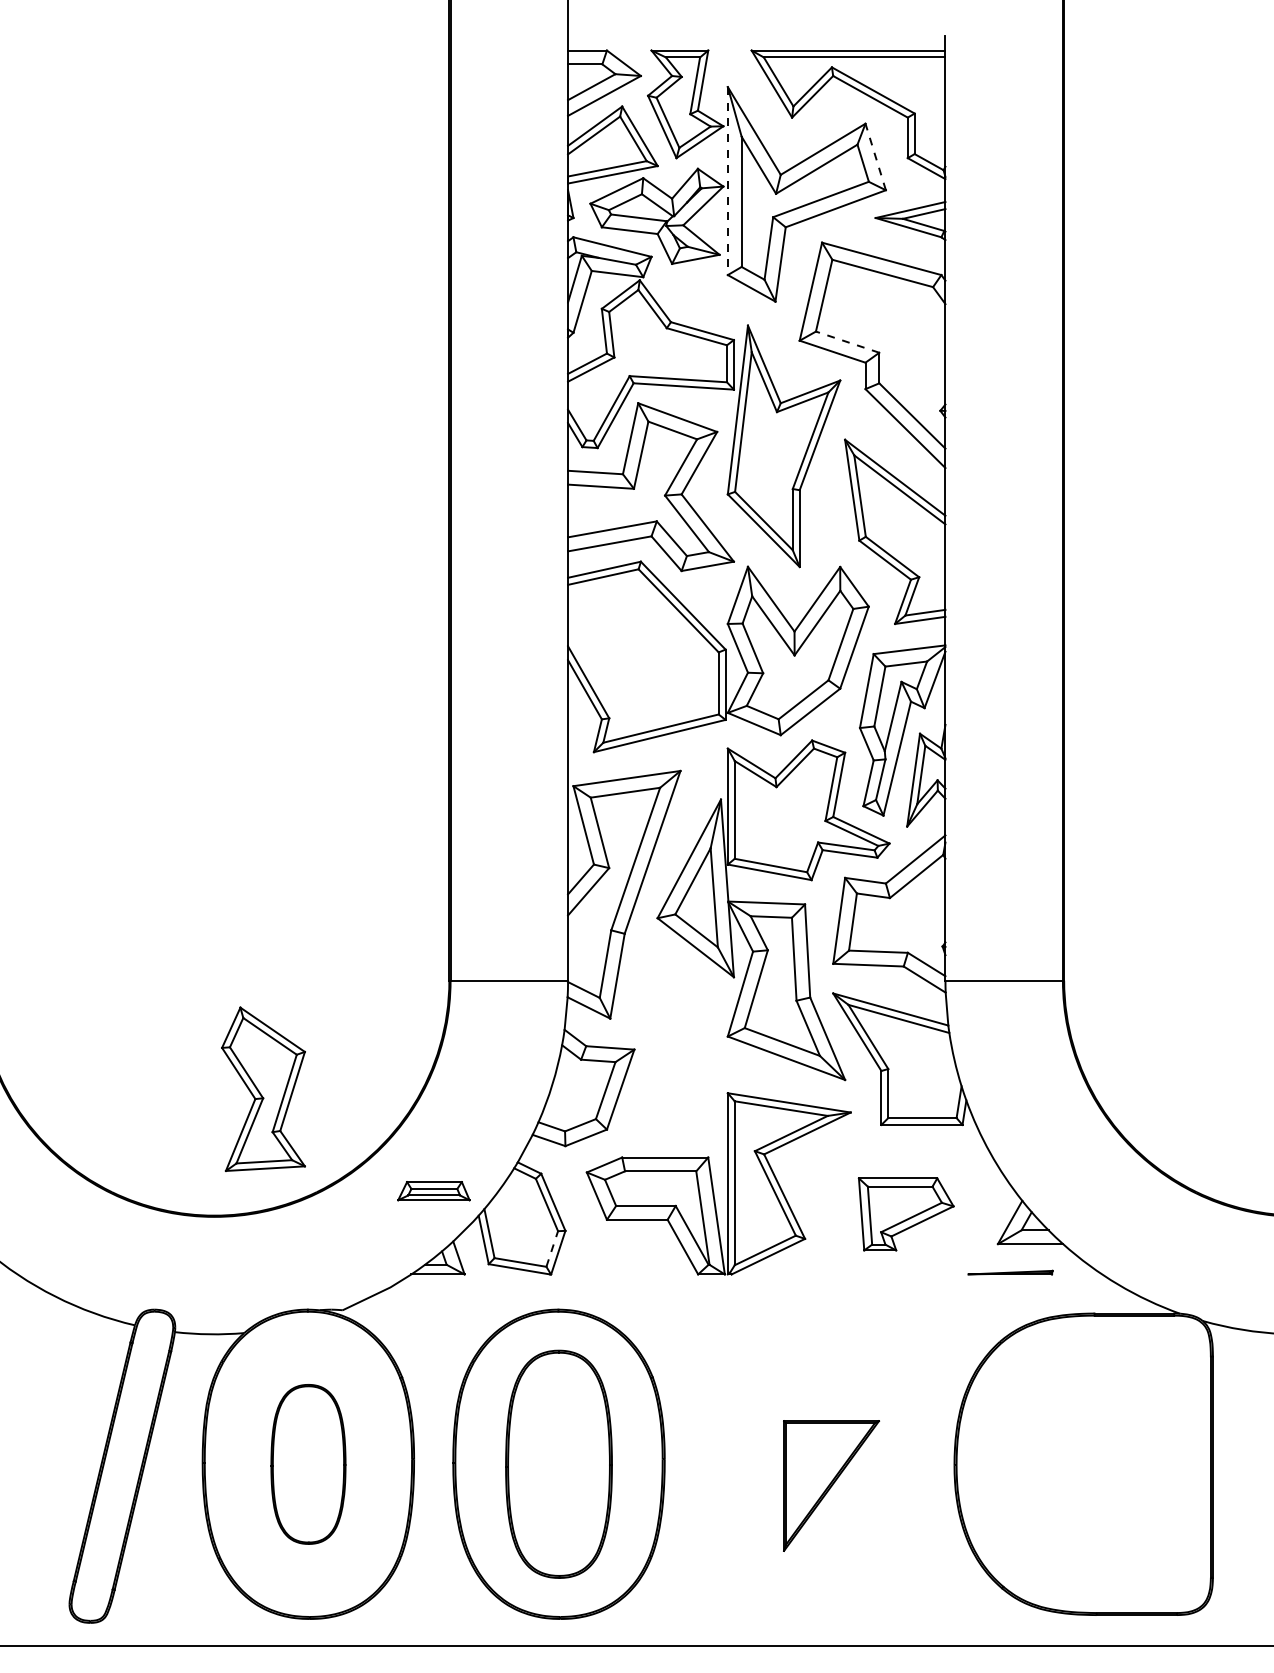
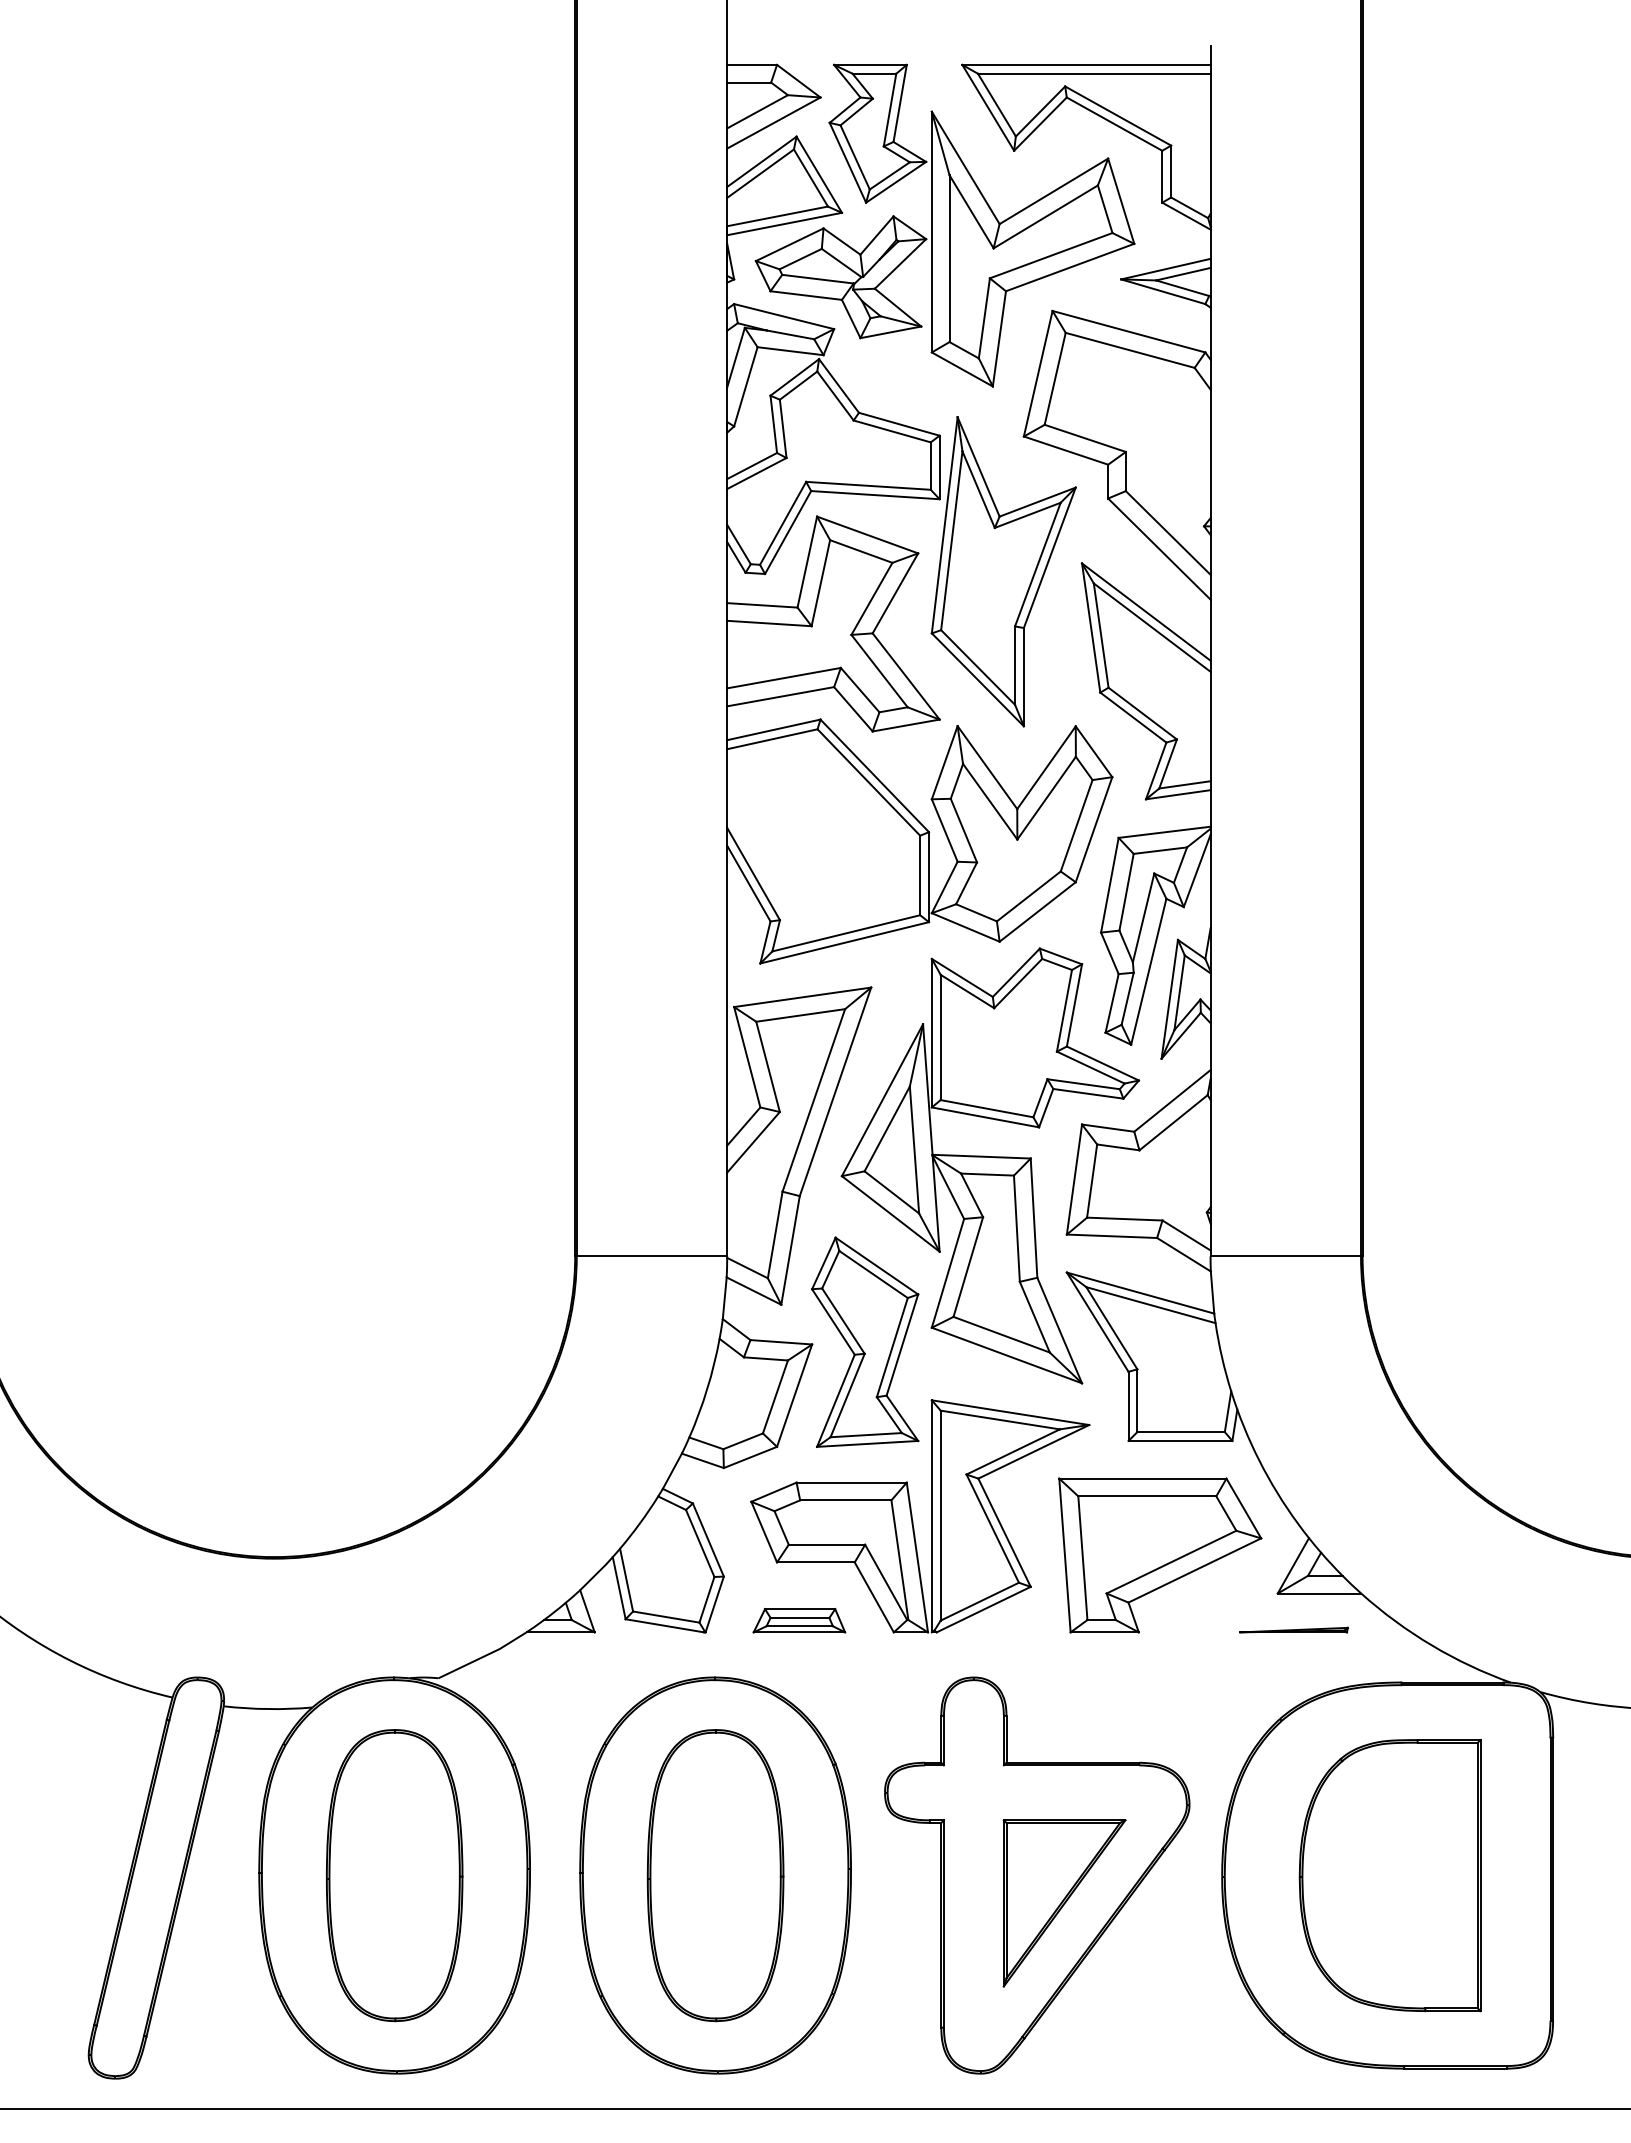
line: (875, 157) -> (1121, 201), dashed -> solid
line: (727, 181) -> (931, 232), dashed -> solid
line: (847, 342) -> (1085, 438), dashed -> solid
part: (263, 1088) -> (865, 1341), moved
part: (433, 1190) -> (799, 1620), moved
part: (906, 1214) -> (1160, 1555), size x1.67
line: (552, 1248) -> (707, 1599), dashed -> solid
part: (308, 1464) -> (394, 1875), size x1.43
part: (810, 1464) -> (1037, 1875), added
part: (1085, 1464) -> (1389, 1875), added

